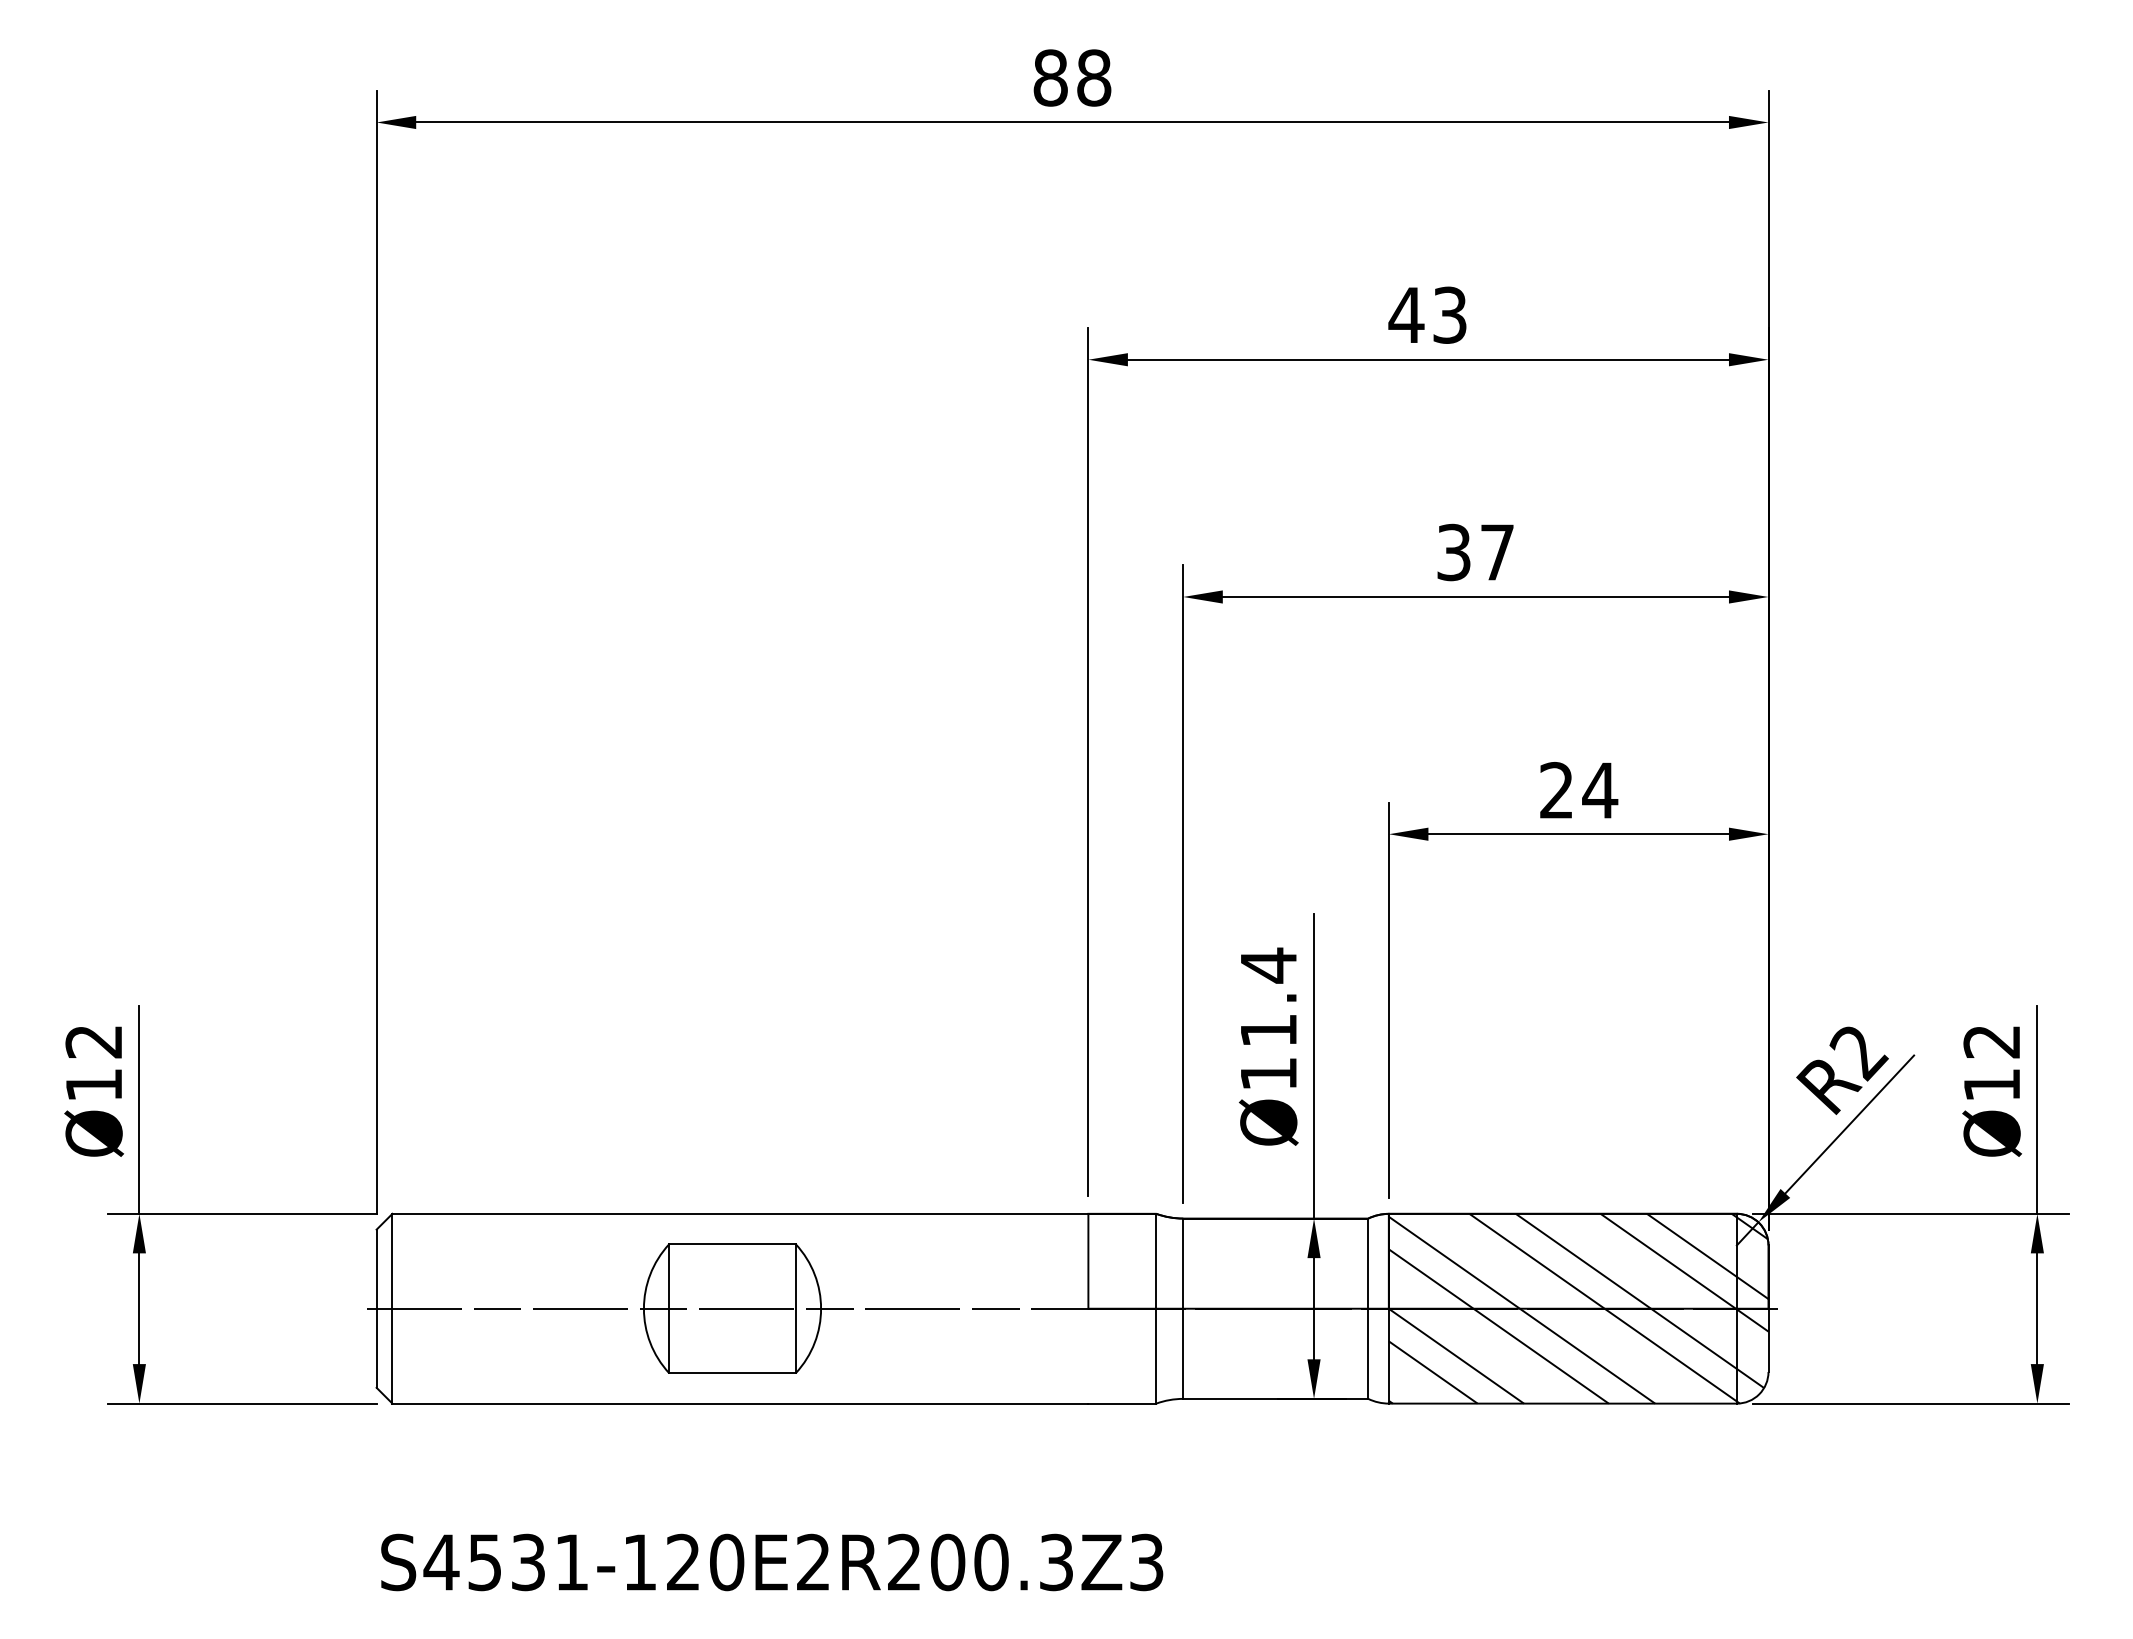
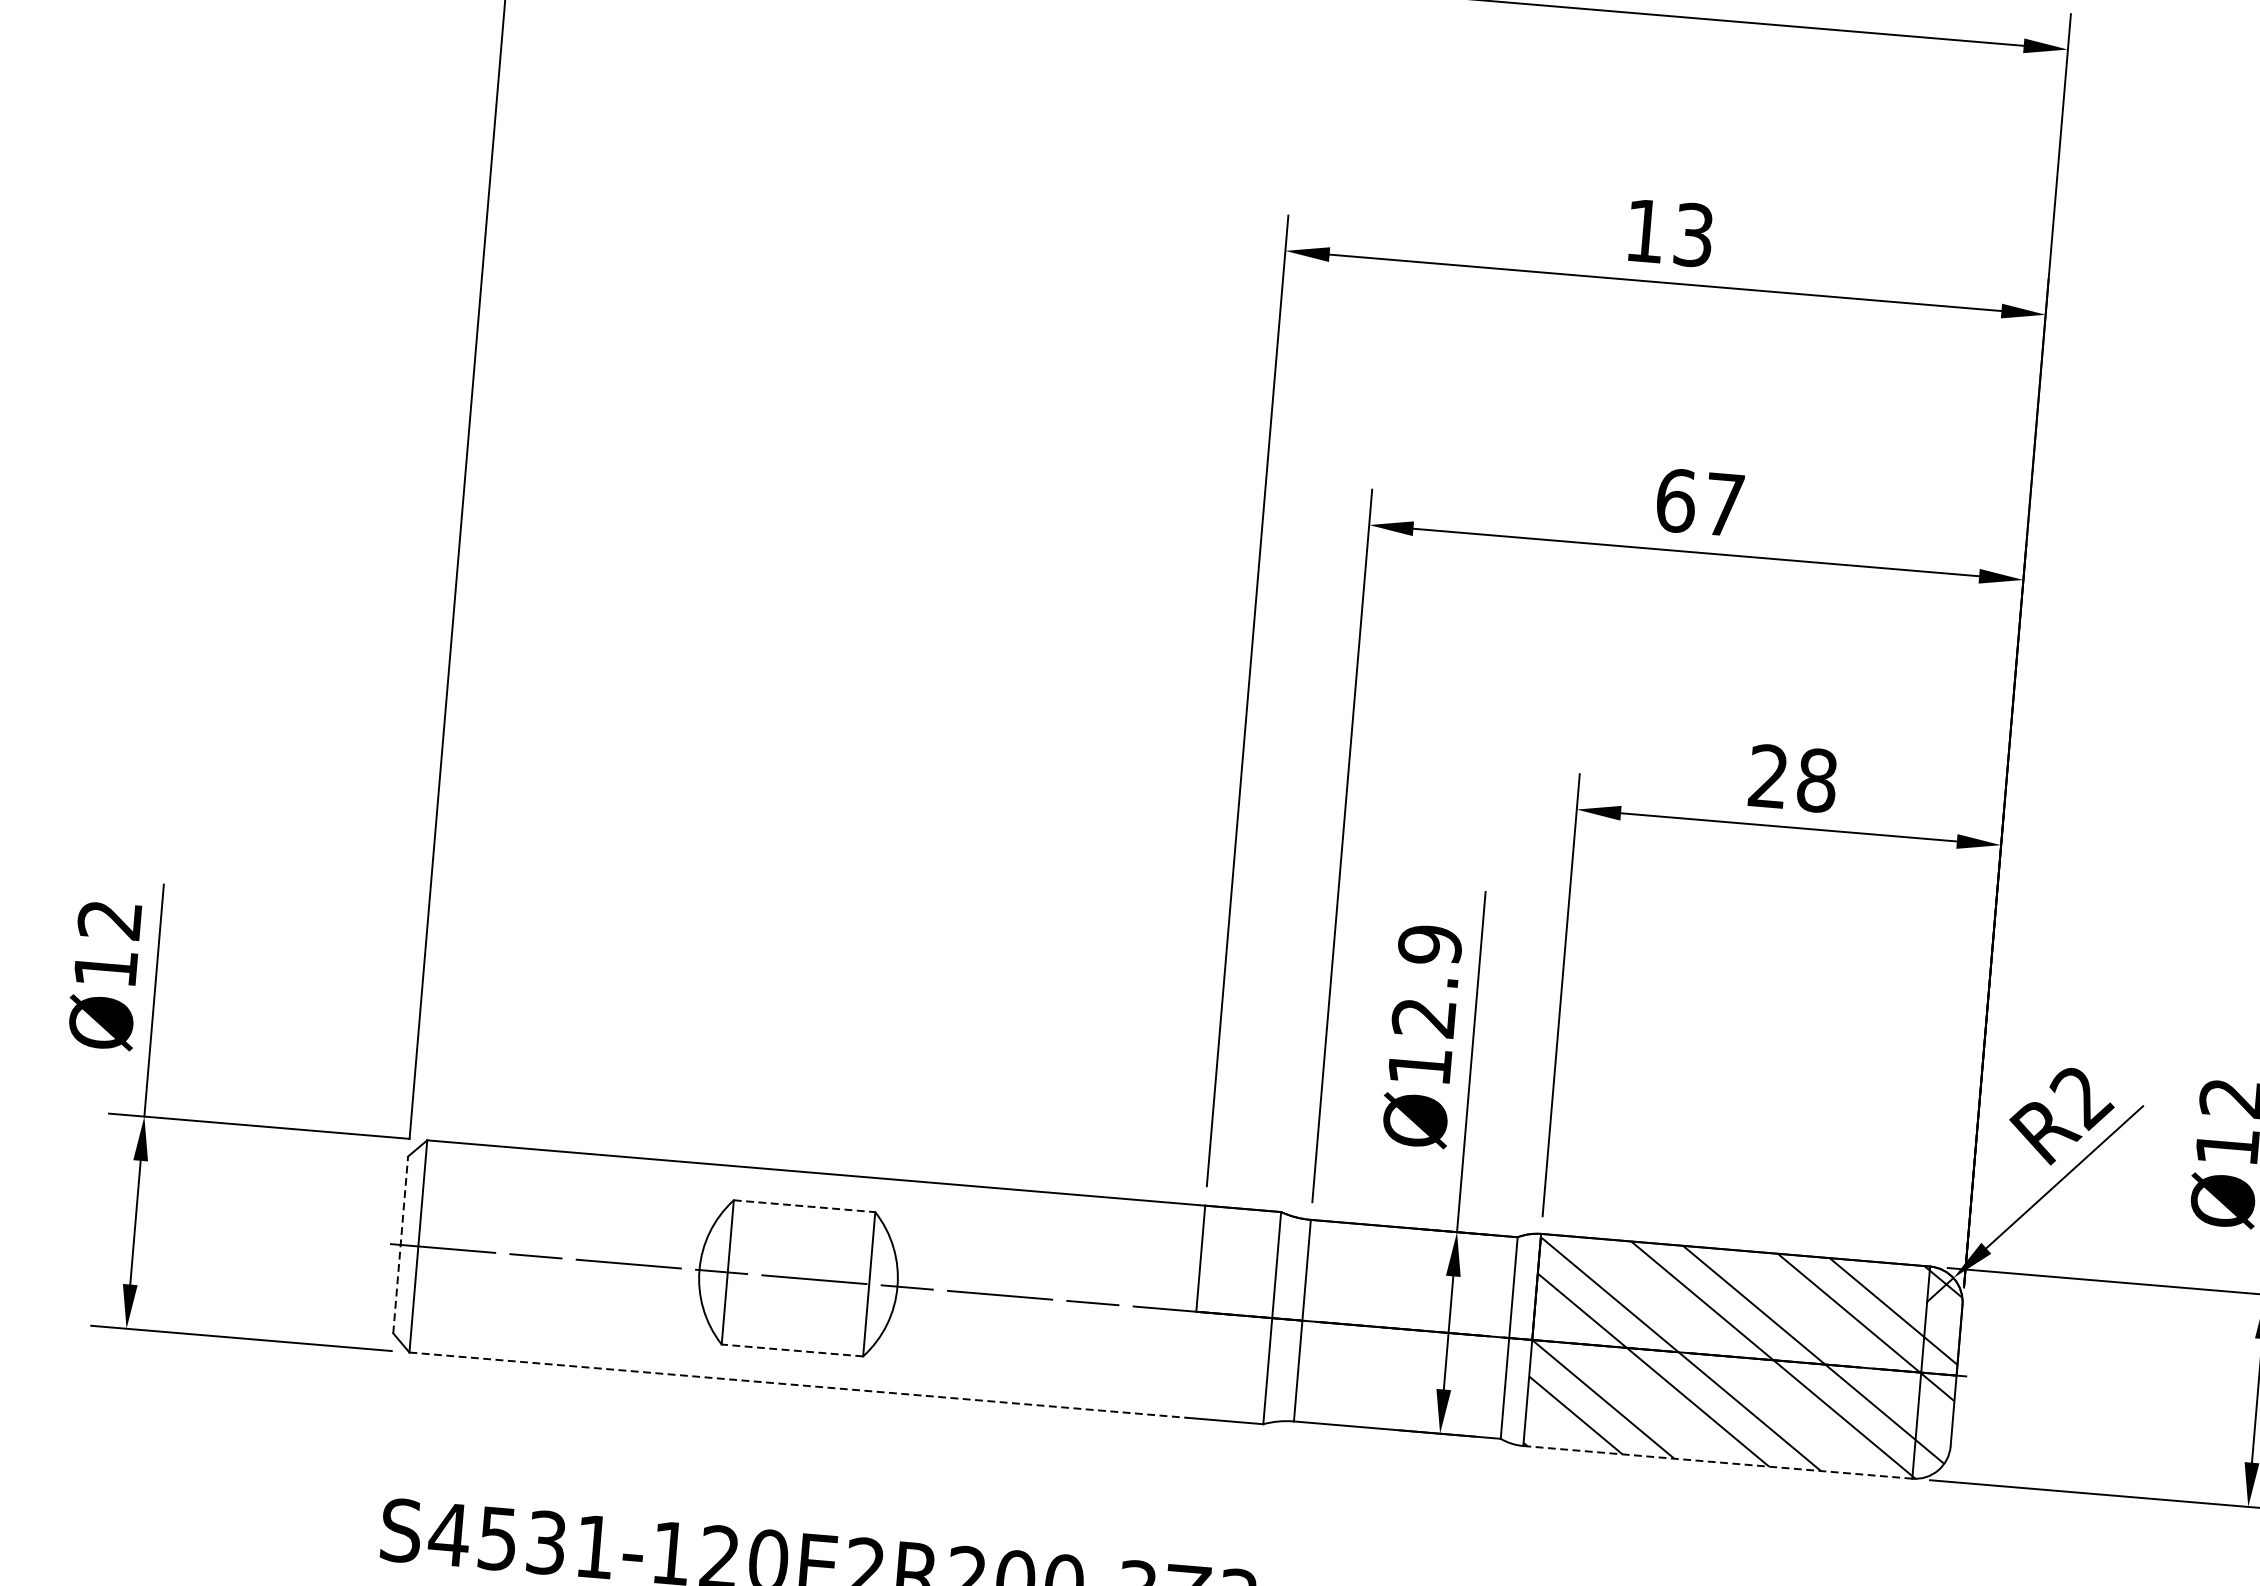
text: (1406, 314) -> (1645, 230), 43 -> 13
text: (1454, 552) -> (1676, 500), 37 -> 67
text: (1600, 790) -> (1817, 780), 24 -> 28
text: (1268, 997) -> (1426, 980), Ø11.4 -> Ø12.9
line: (733, 1244) -> (805, 1206), solid -> dashed
line: (376, 1308) -> (400, 1244), solid -> dashed
line: (732, 1373) -> (792, 1350), solid -> dashed
line: (740, 1403) -> (798, 1385), solid -> dashed
line: (1562, 1403) -> (1717, 1462), solid -> dashed

